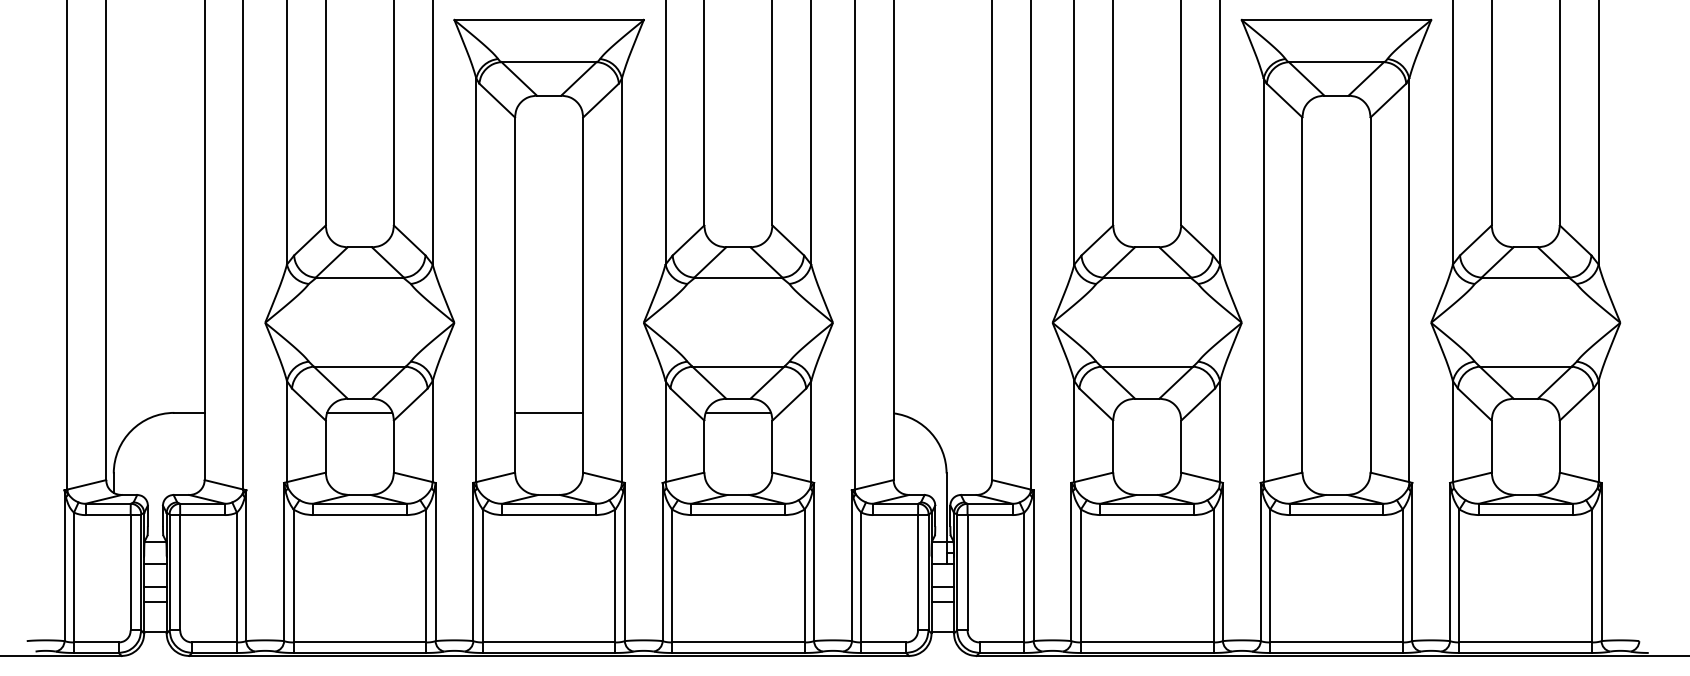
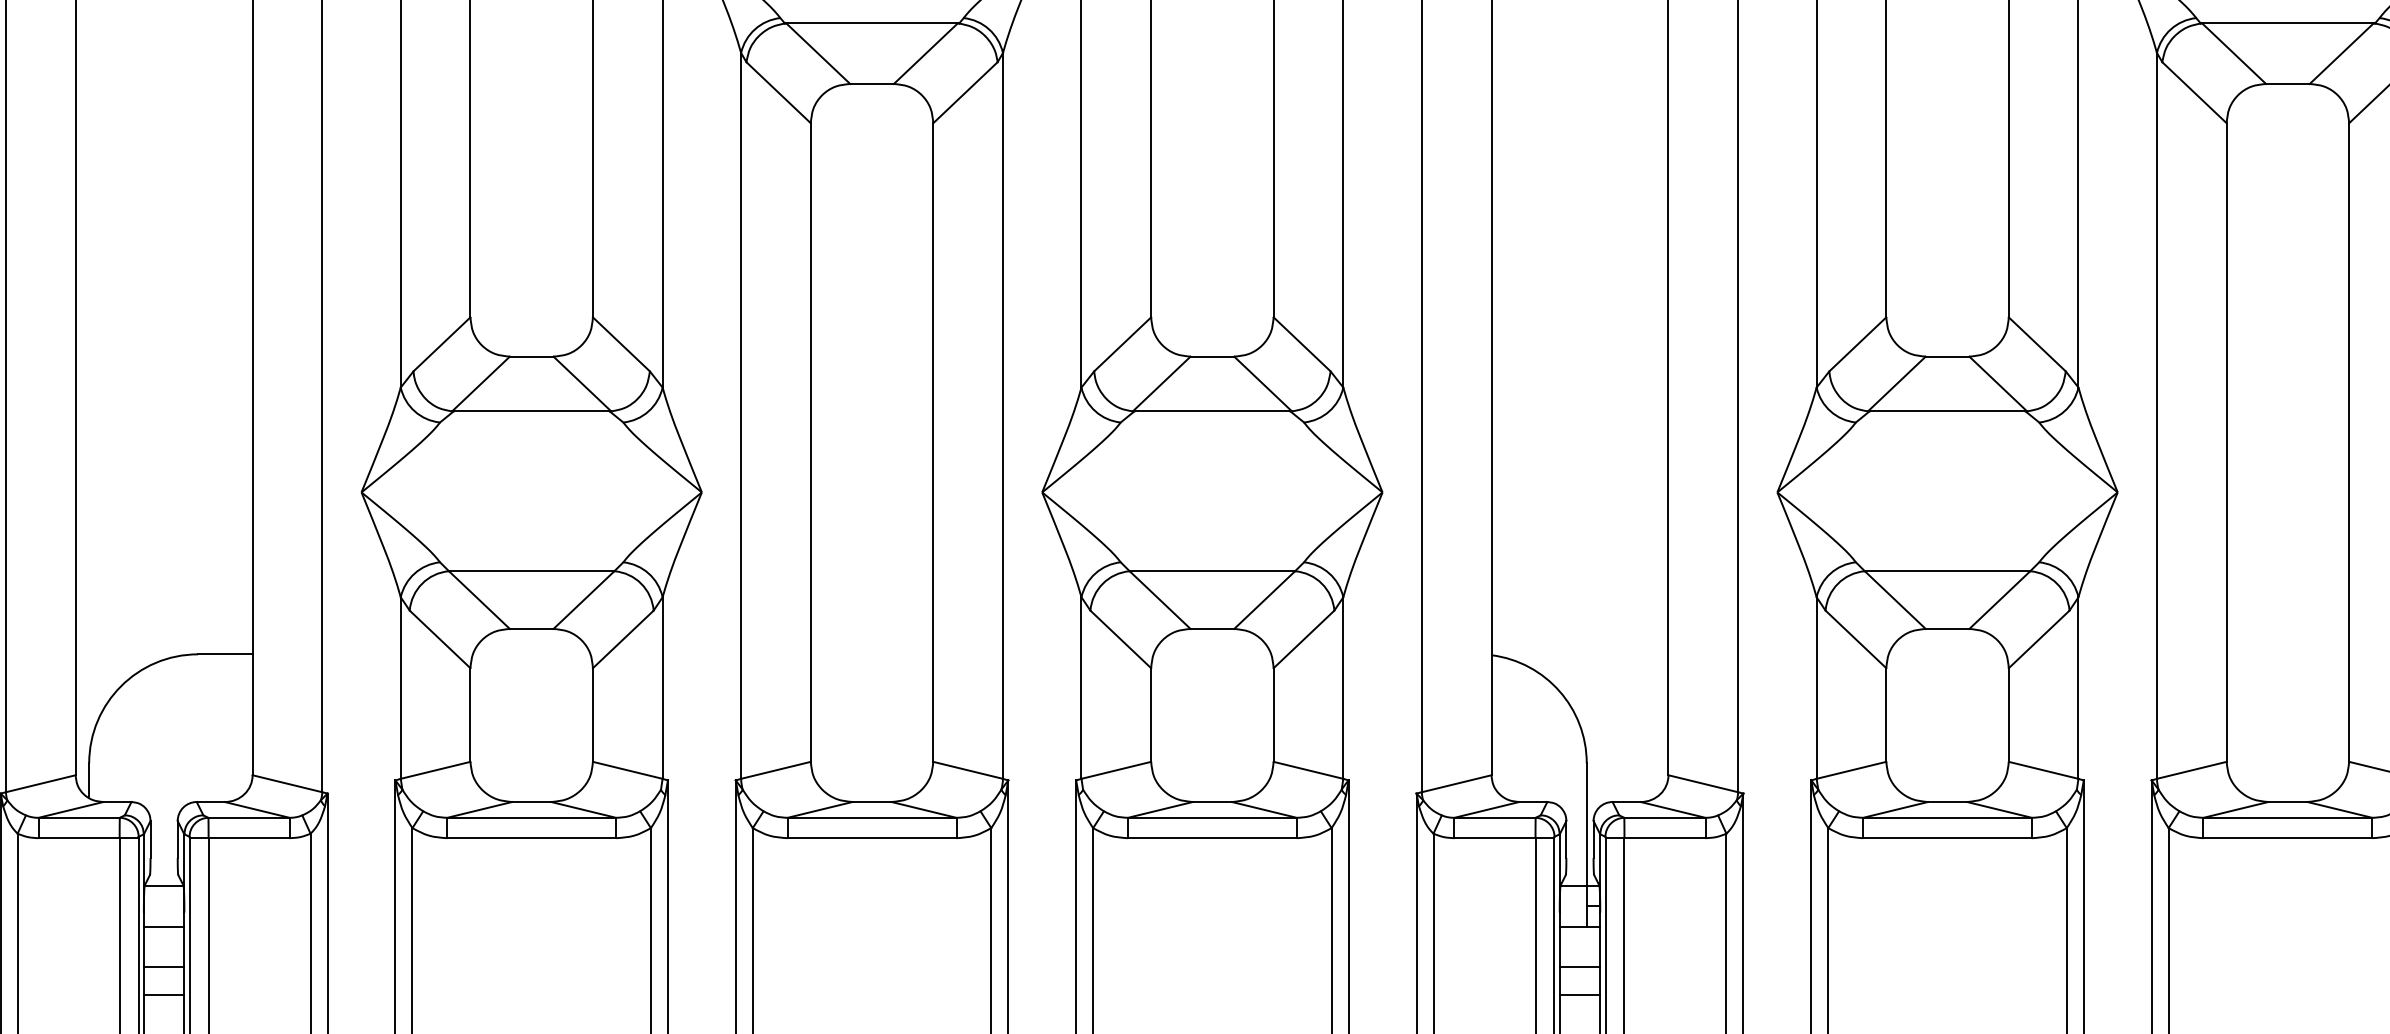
line: (359, 412) -> (531, 653), removed
line: (549, 412) -> (872, 653), removed
line: (738, 412) -> (1212, 653), removed

